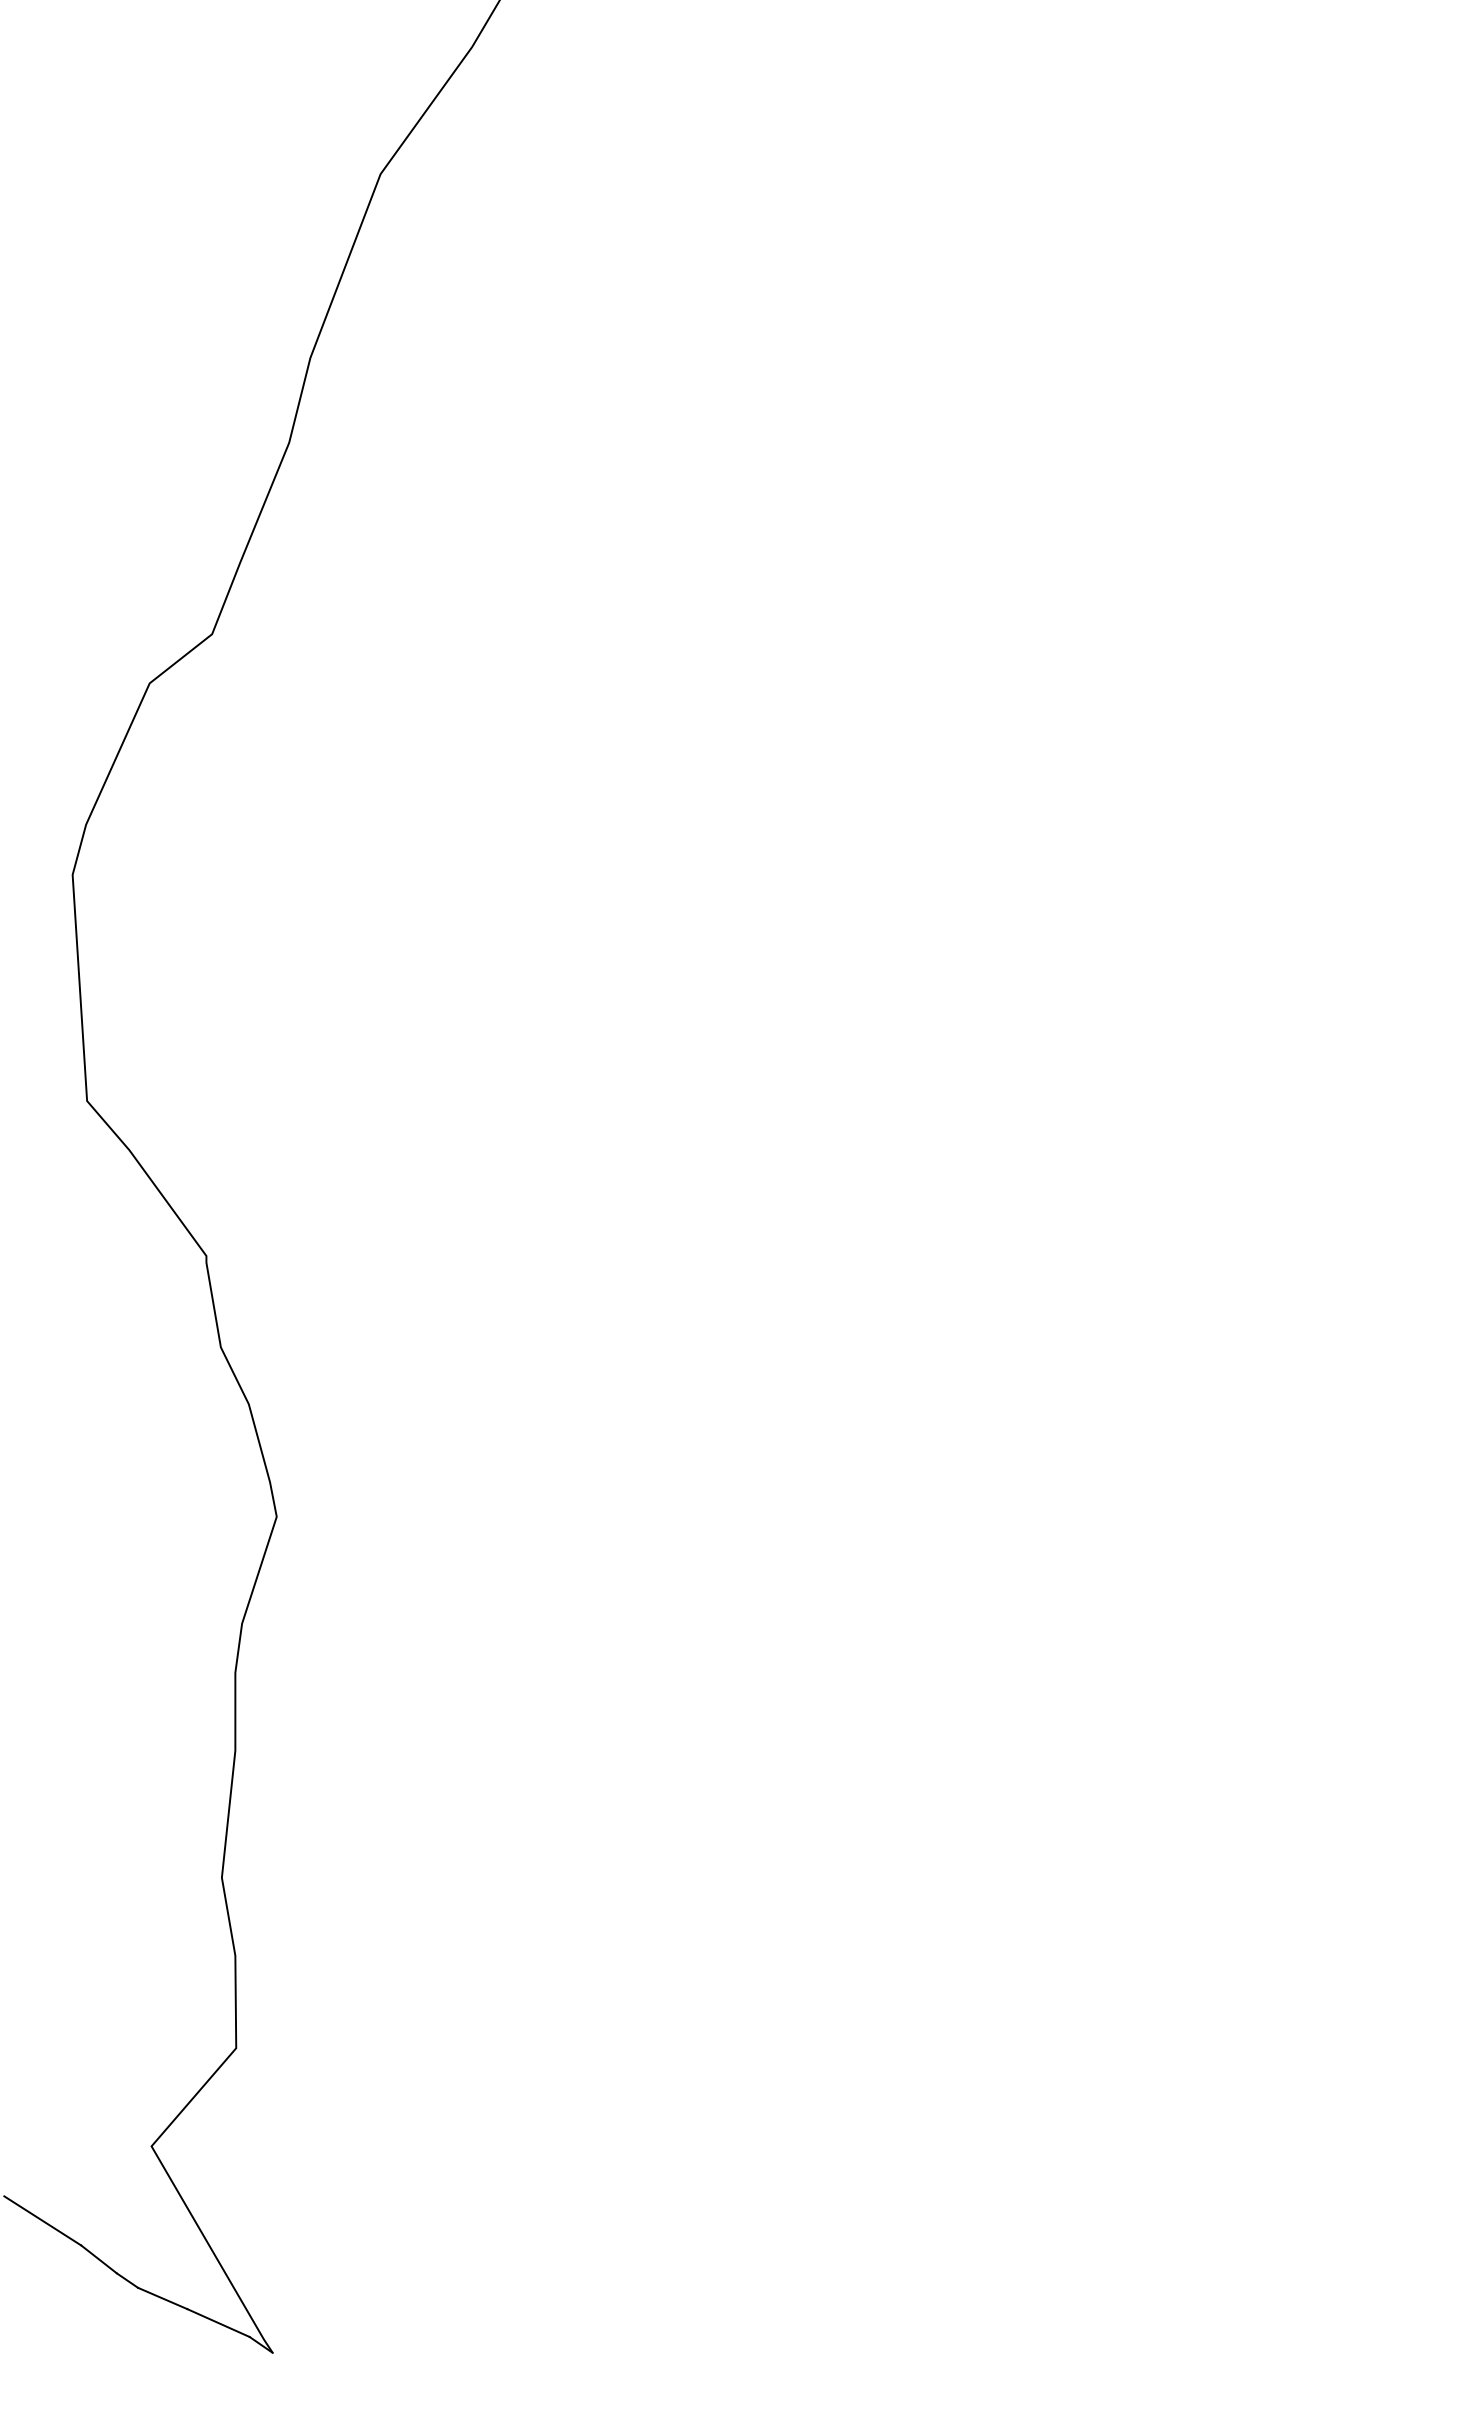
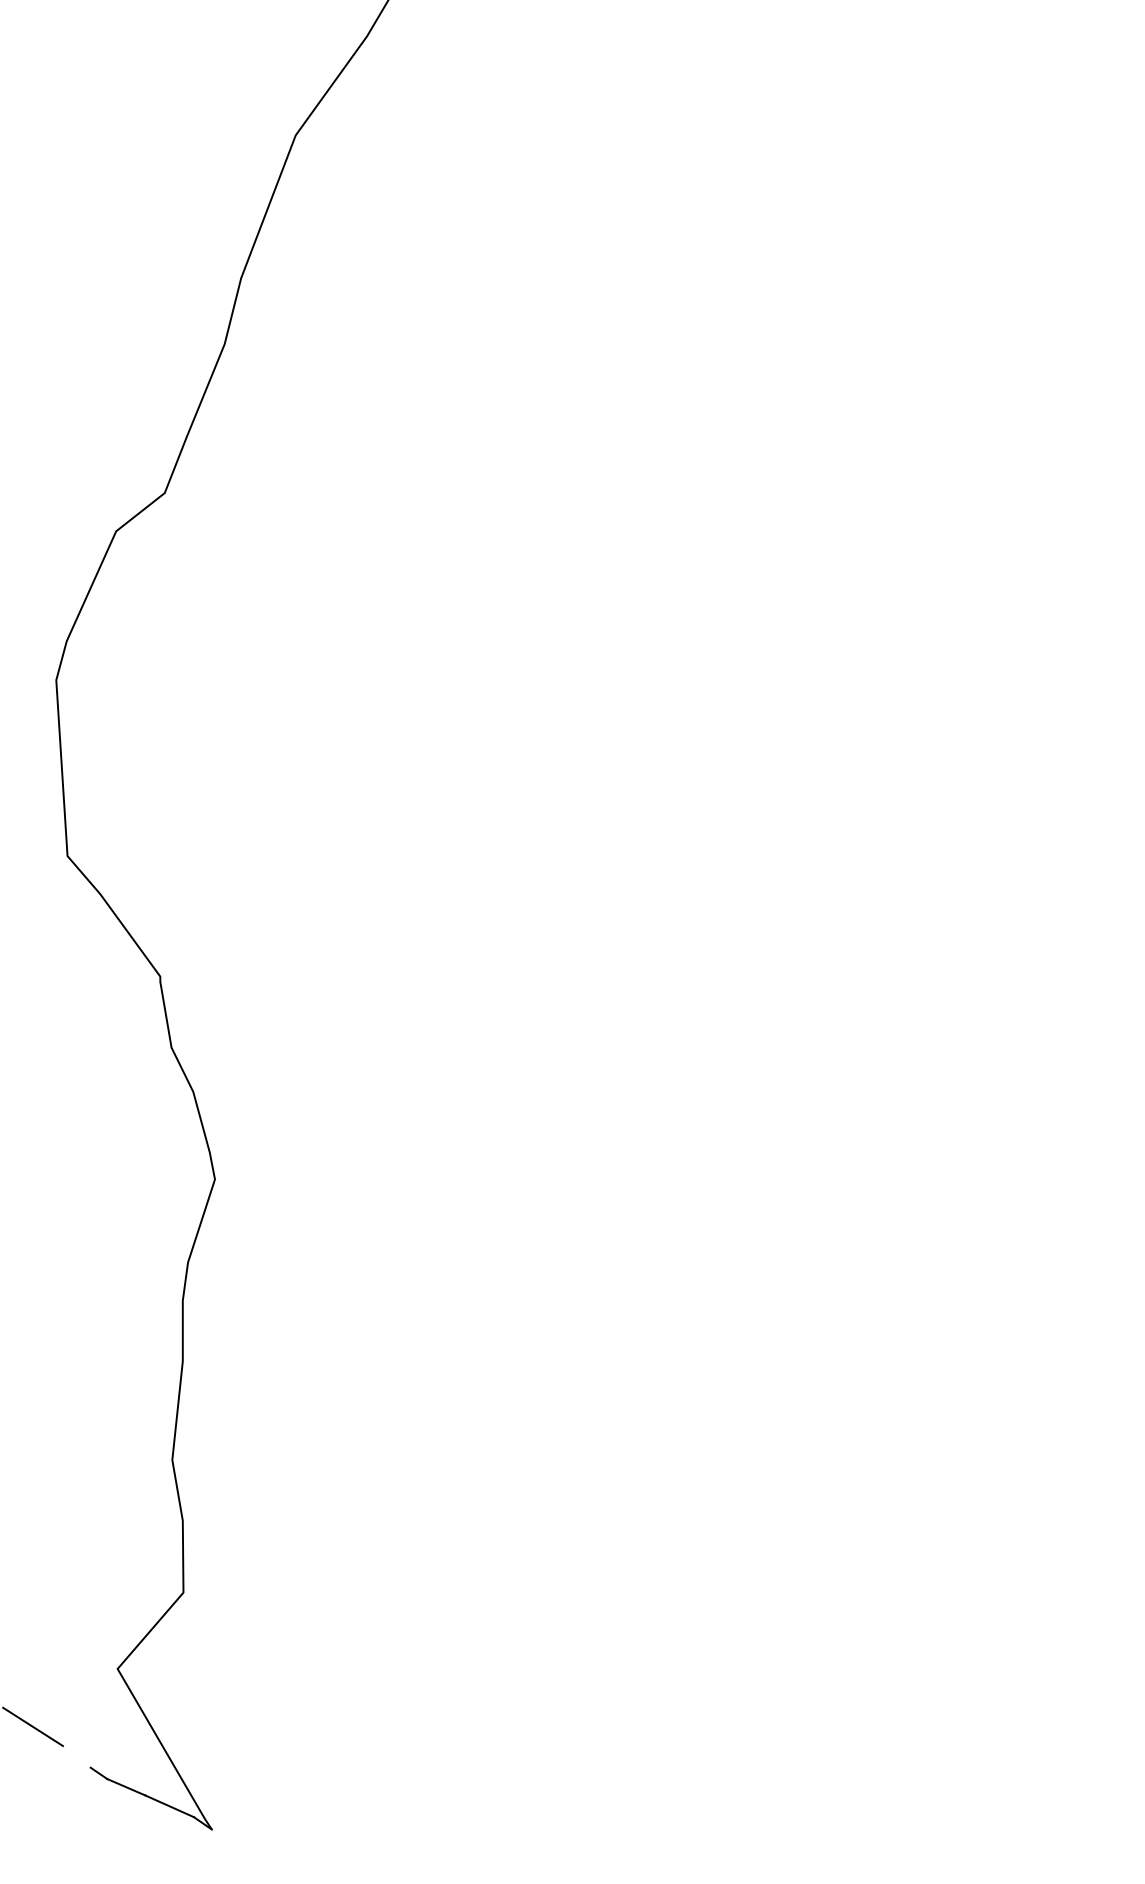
line: (98, 2259) -> (76, 1756), removed

